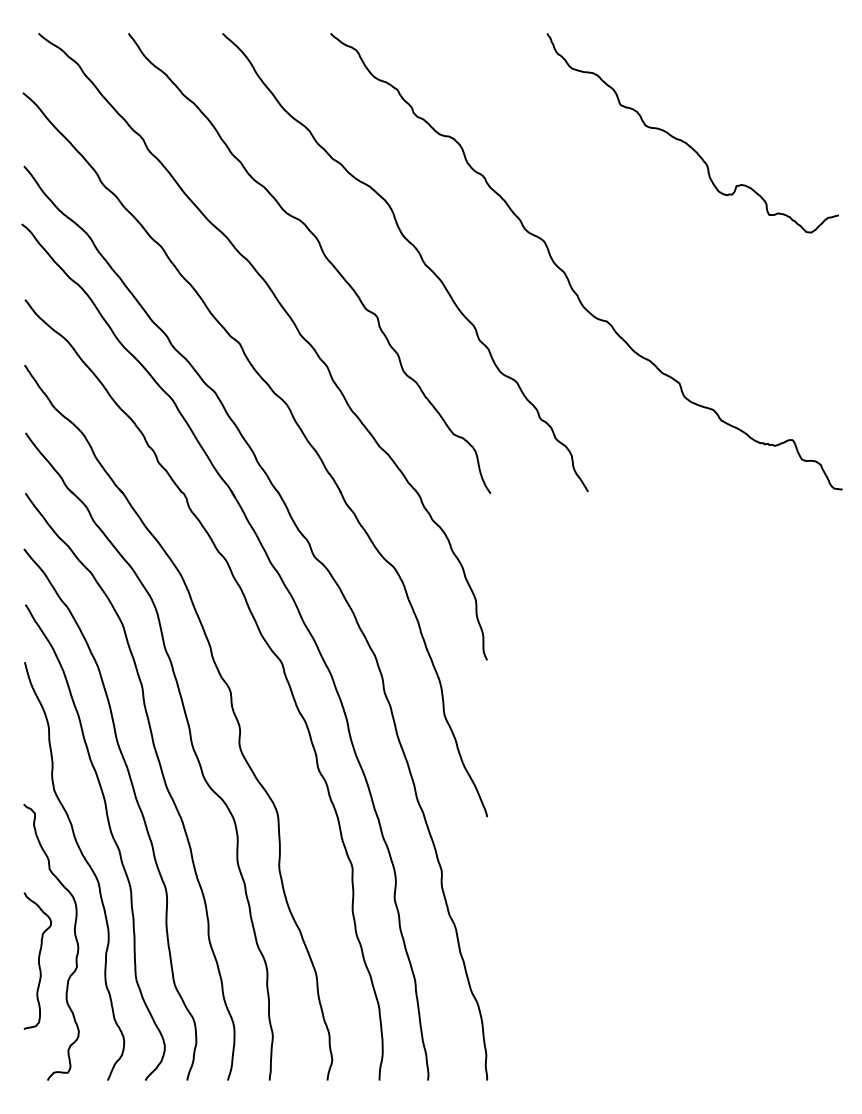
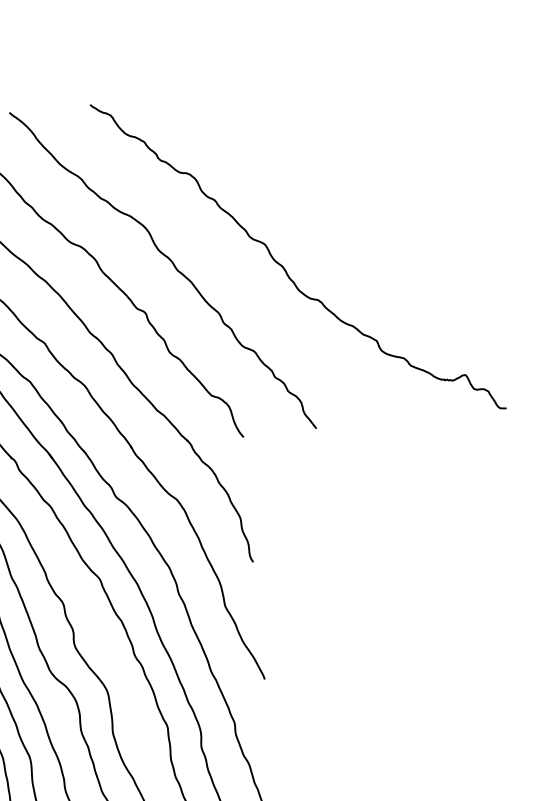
curve: (685, 141) -> (363, 159), removed

